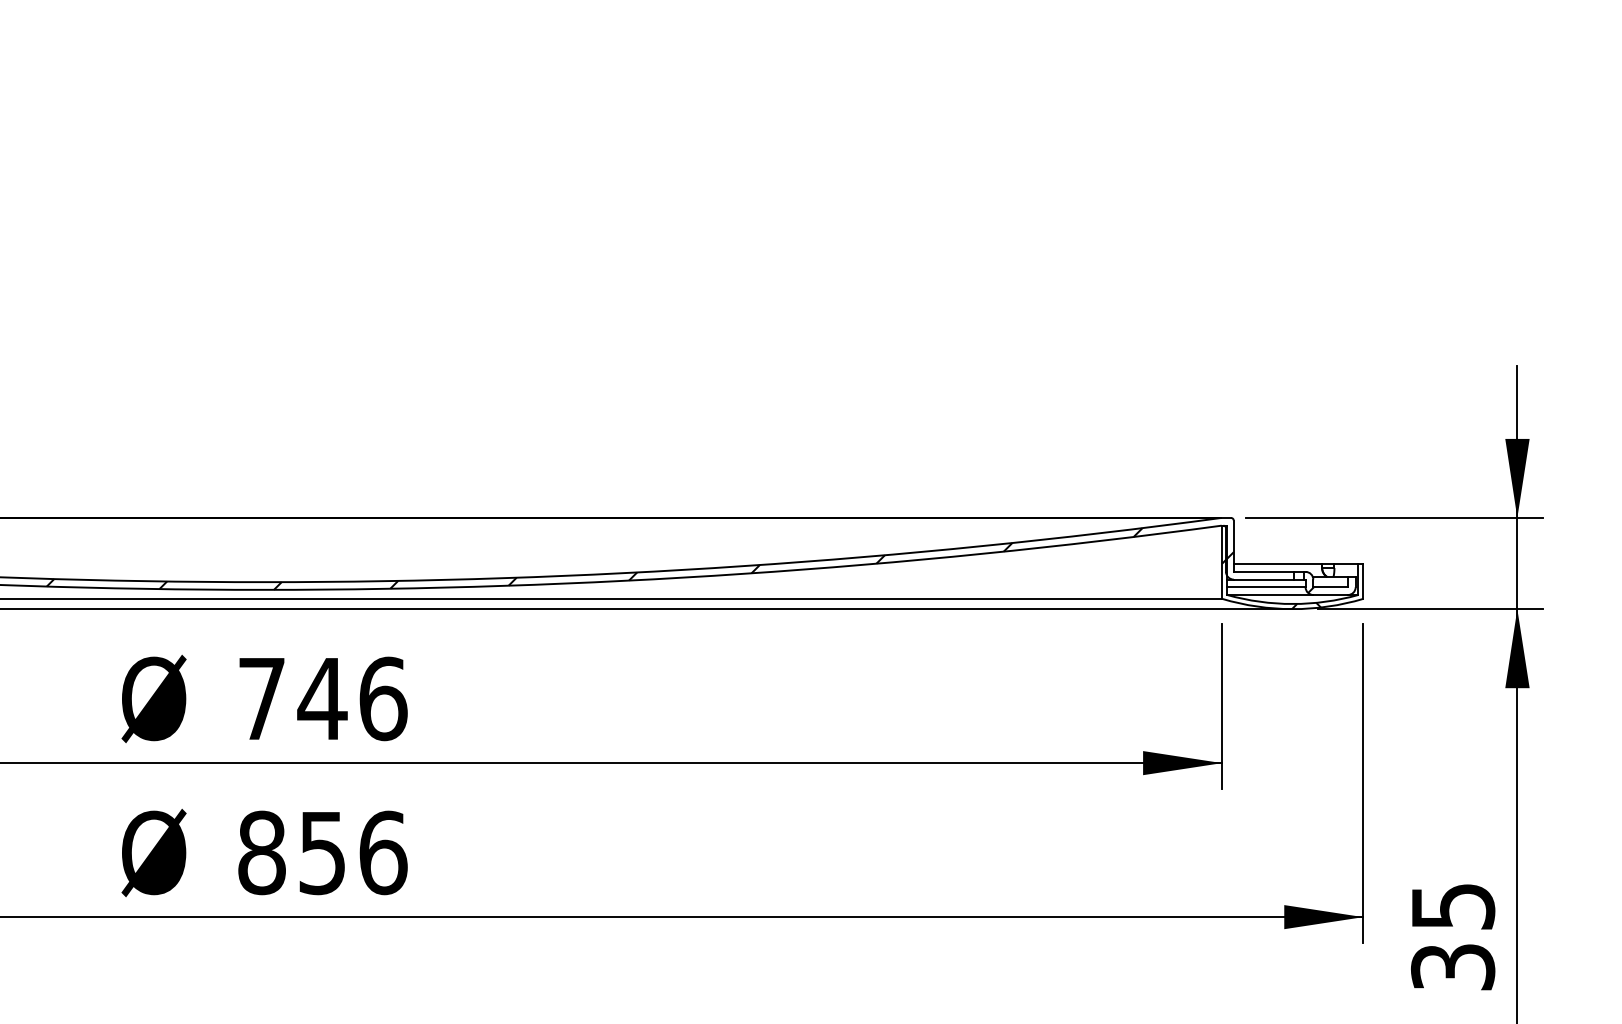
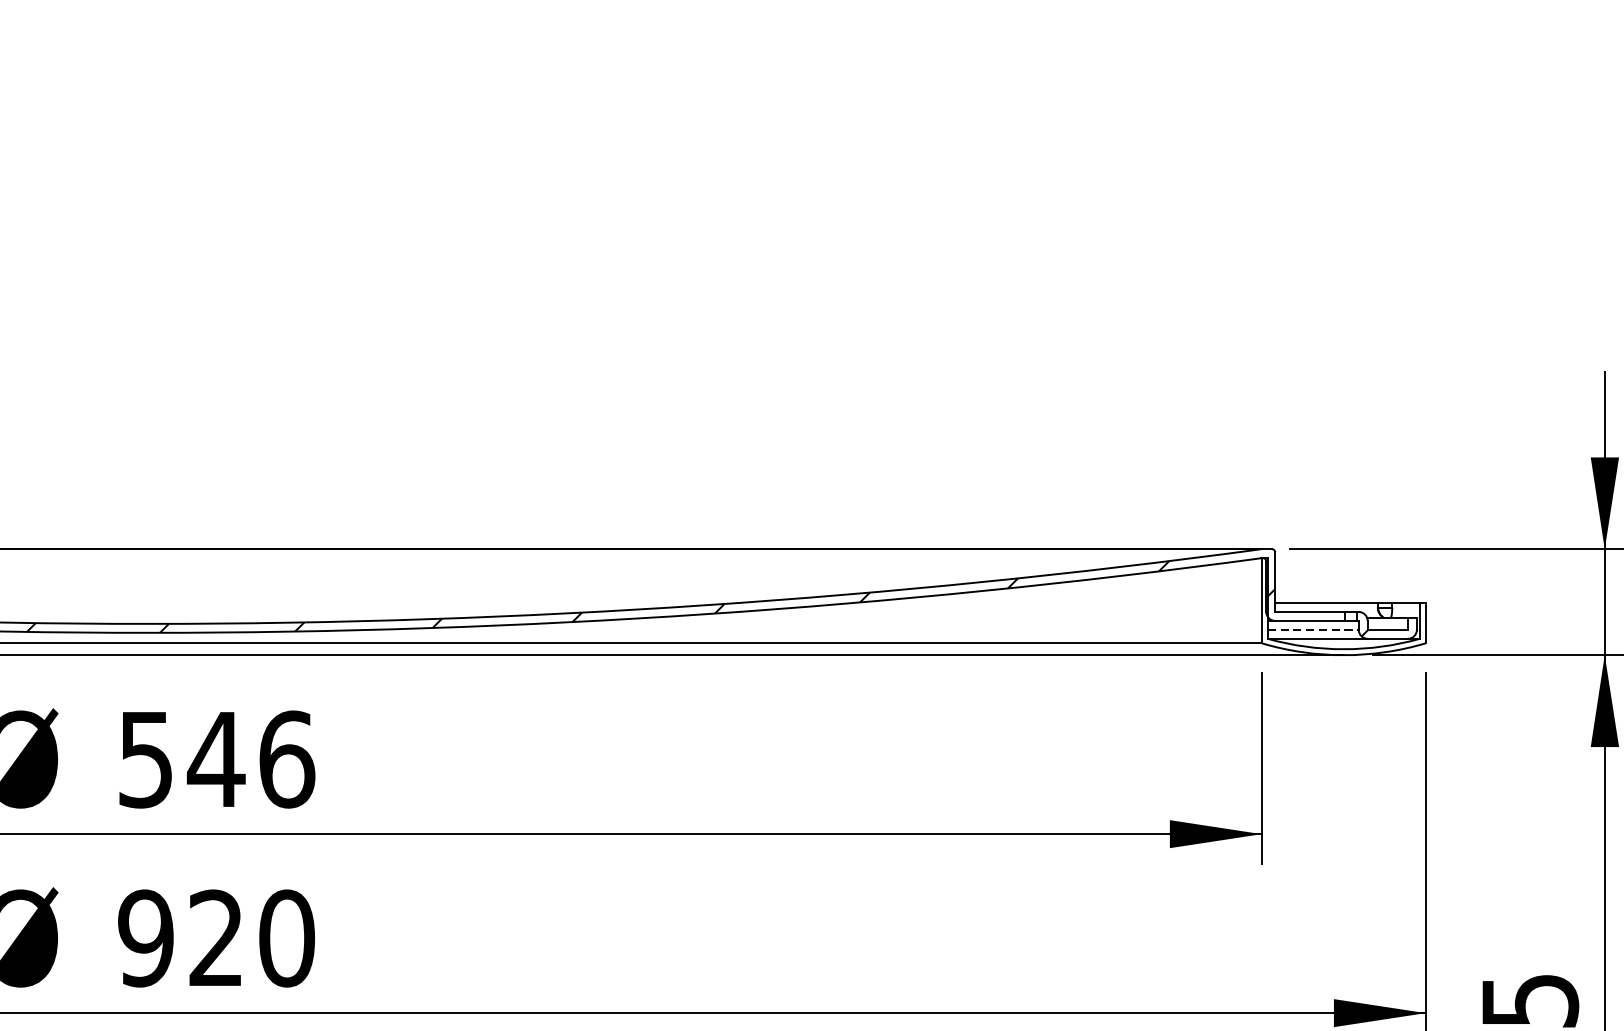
hatch: (1271, 583) -> (1319, 625), removed
line: (1266, 587) -> (1313, 630), solid -> dashed
text: (261, 699) -> (145, 760), 746 -> 546
text: (322, 852) -> (216, 938), 856 -> 920

